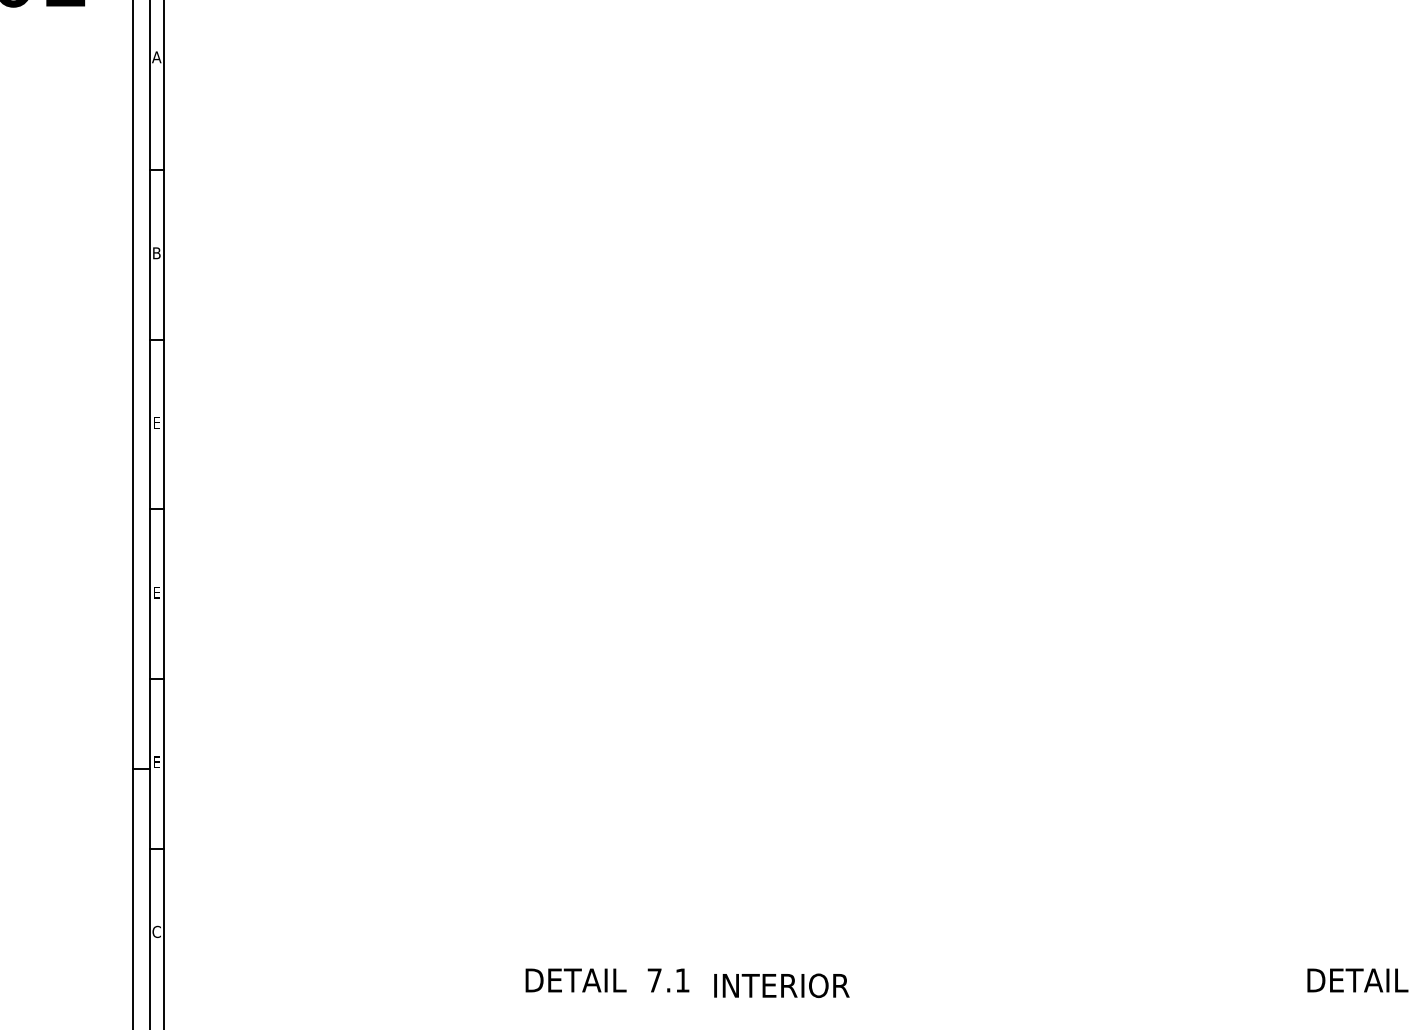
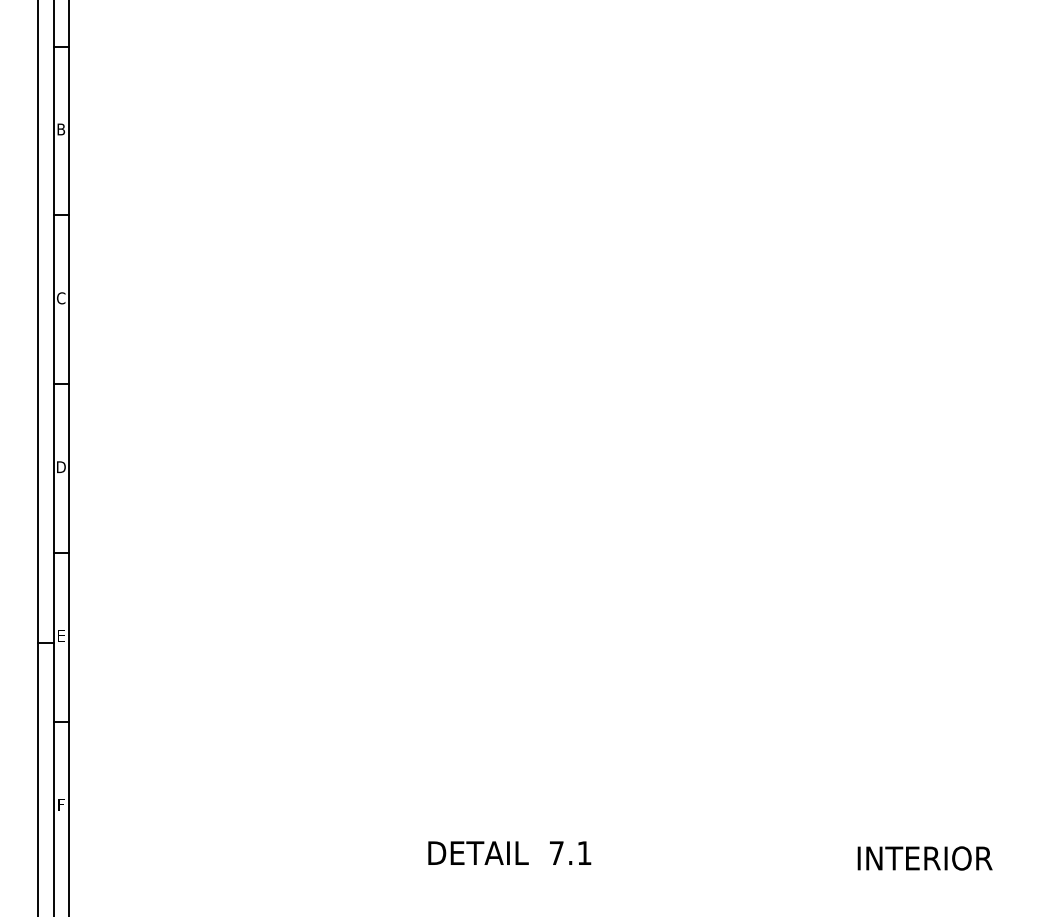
text: (156, 422) -> (60, 297), E -> C
text: (156, 592) -> (60, 467), E -> D
text: (156, 931) -> (60, 804), C -> F
text: (781, 985) -> (924, 858), moved

